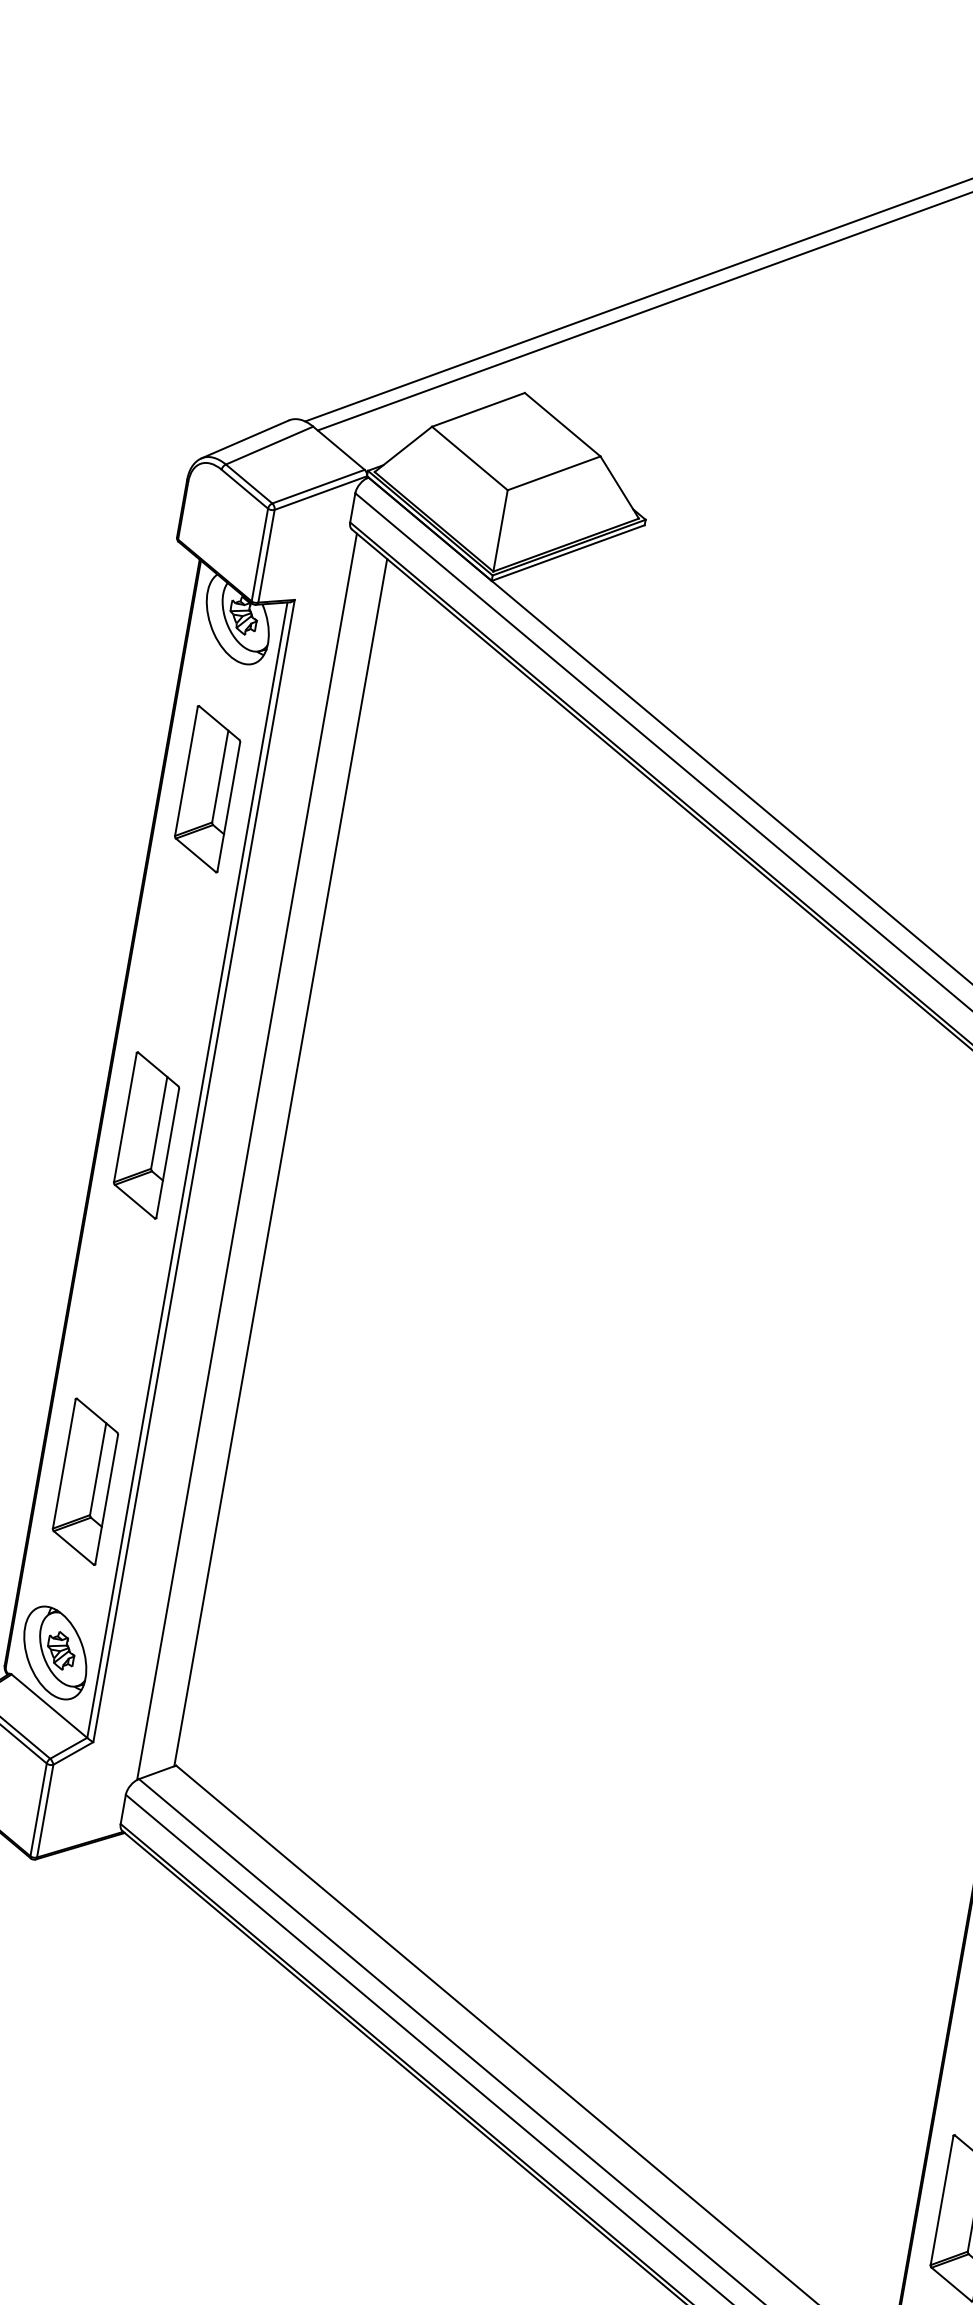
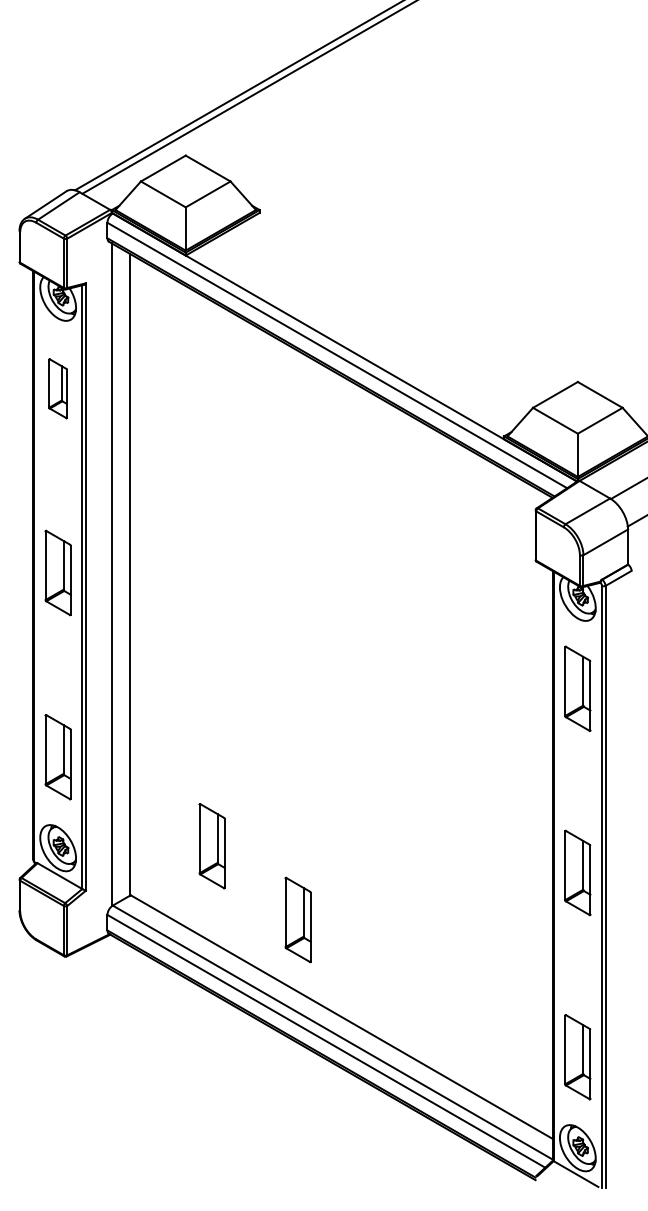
part: (206, 788) -> (57, 388), size x0.7
part: (344, 1700) -> (211, 846), added
part: (481, 1866) -> (297, 919), added

